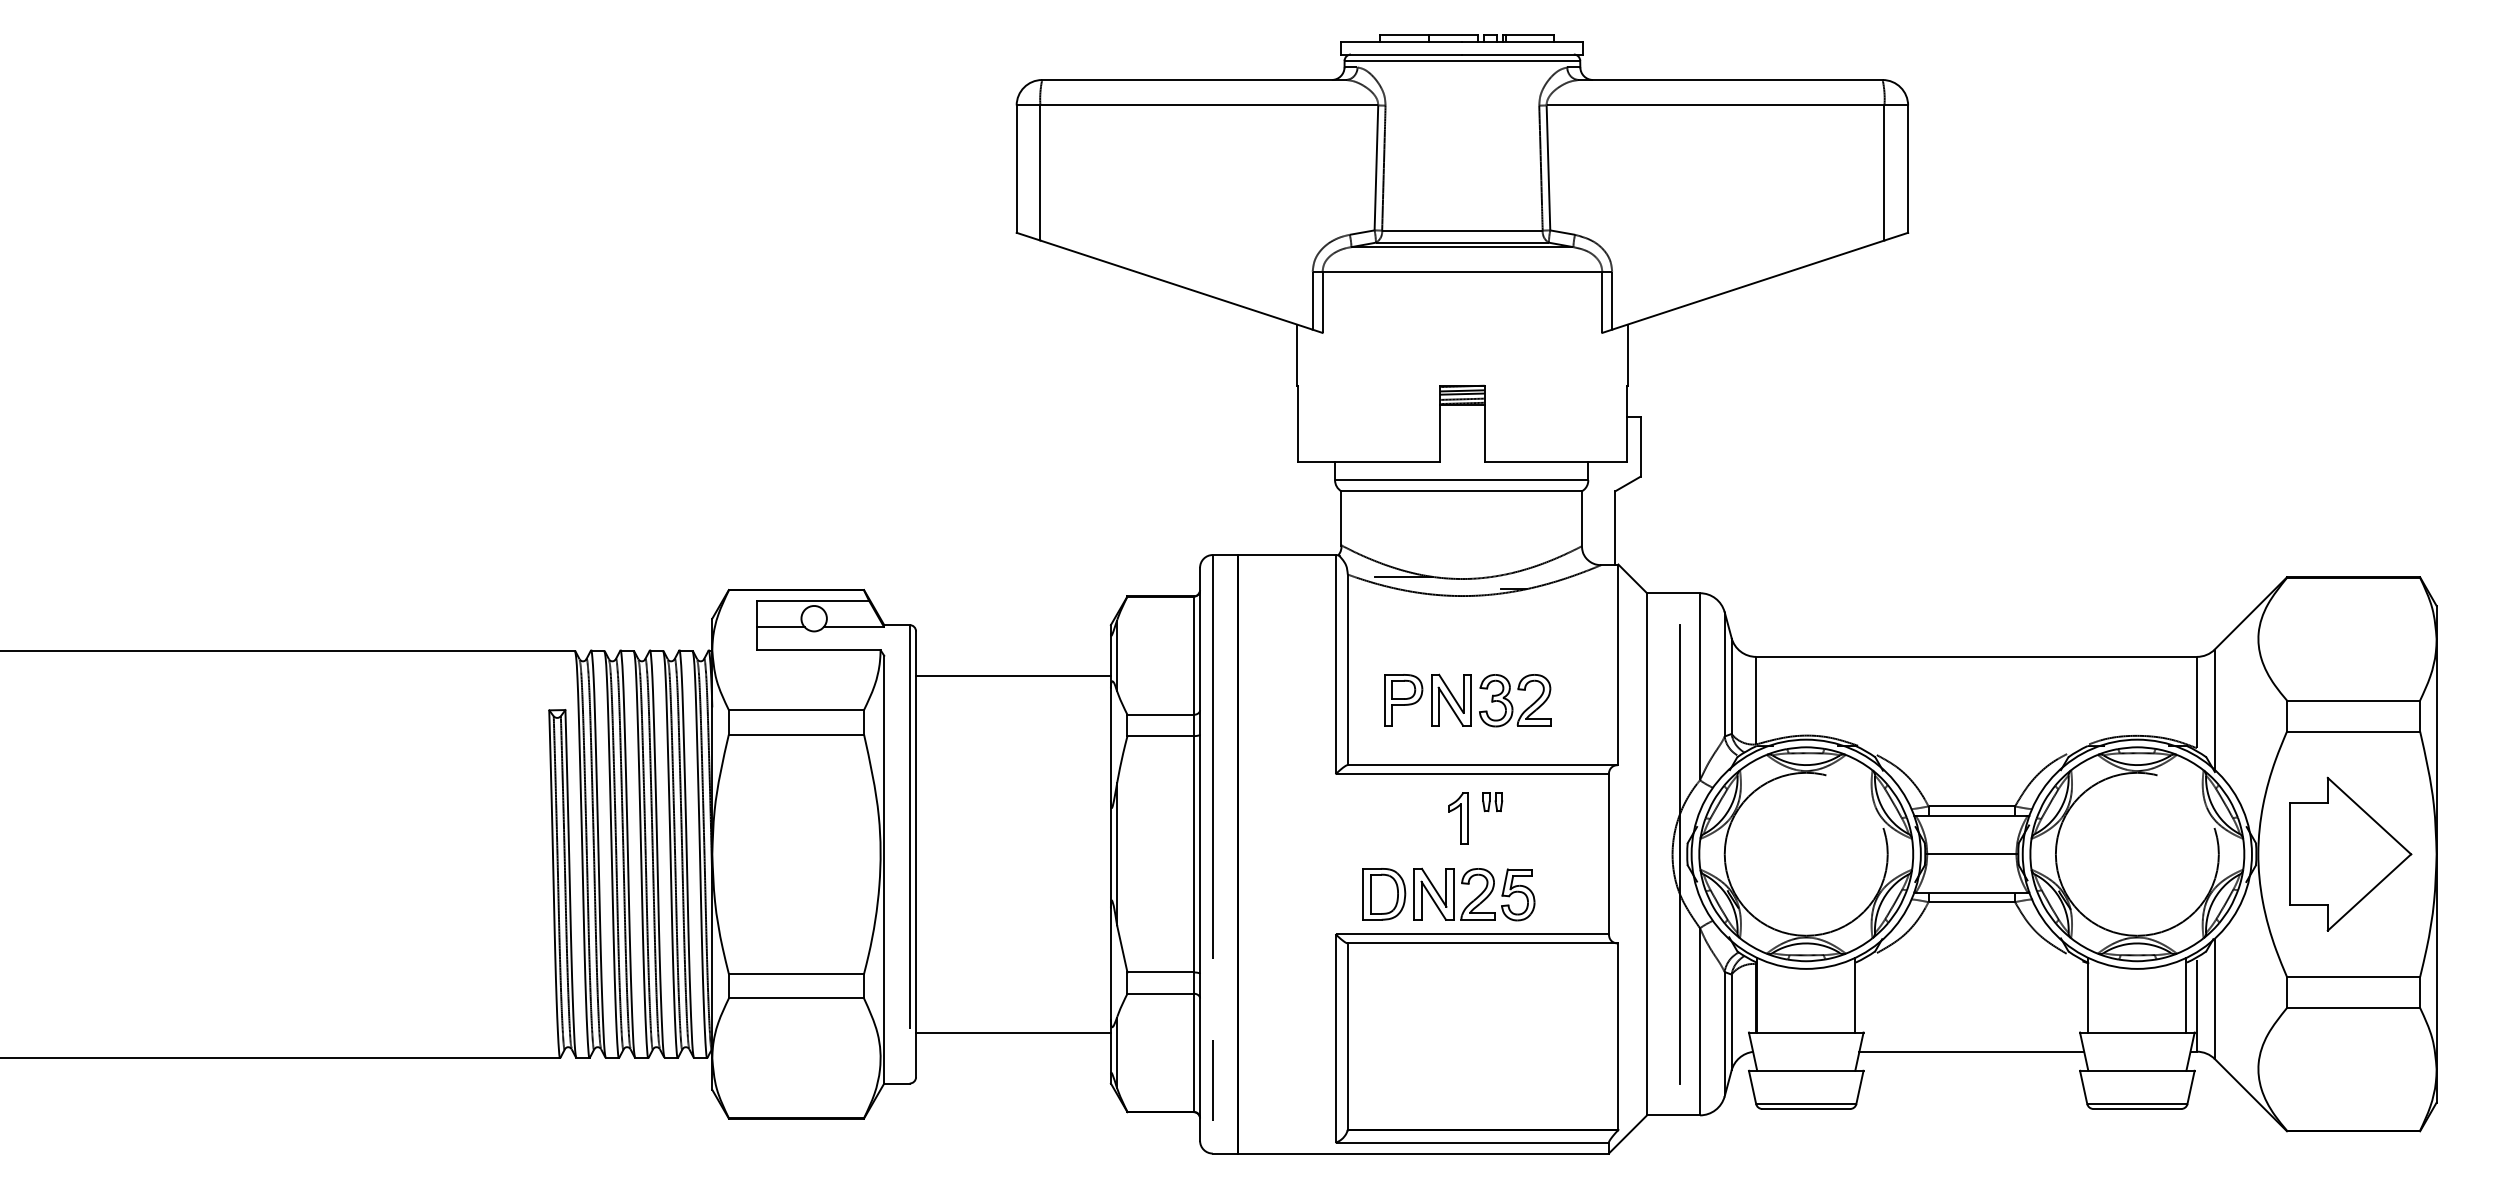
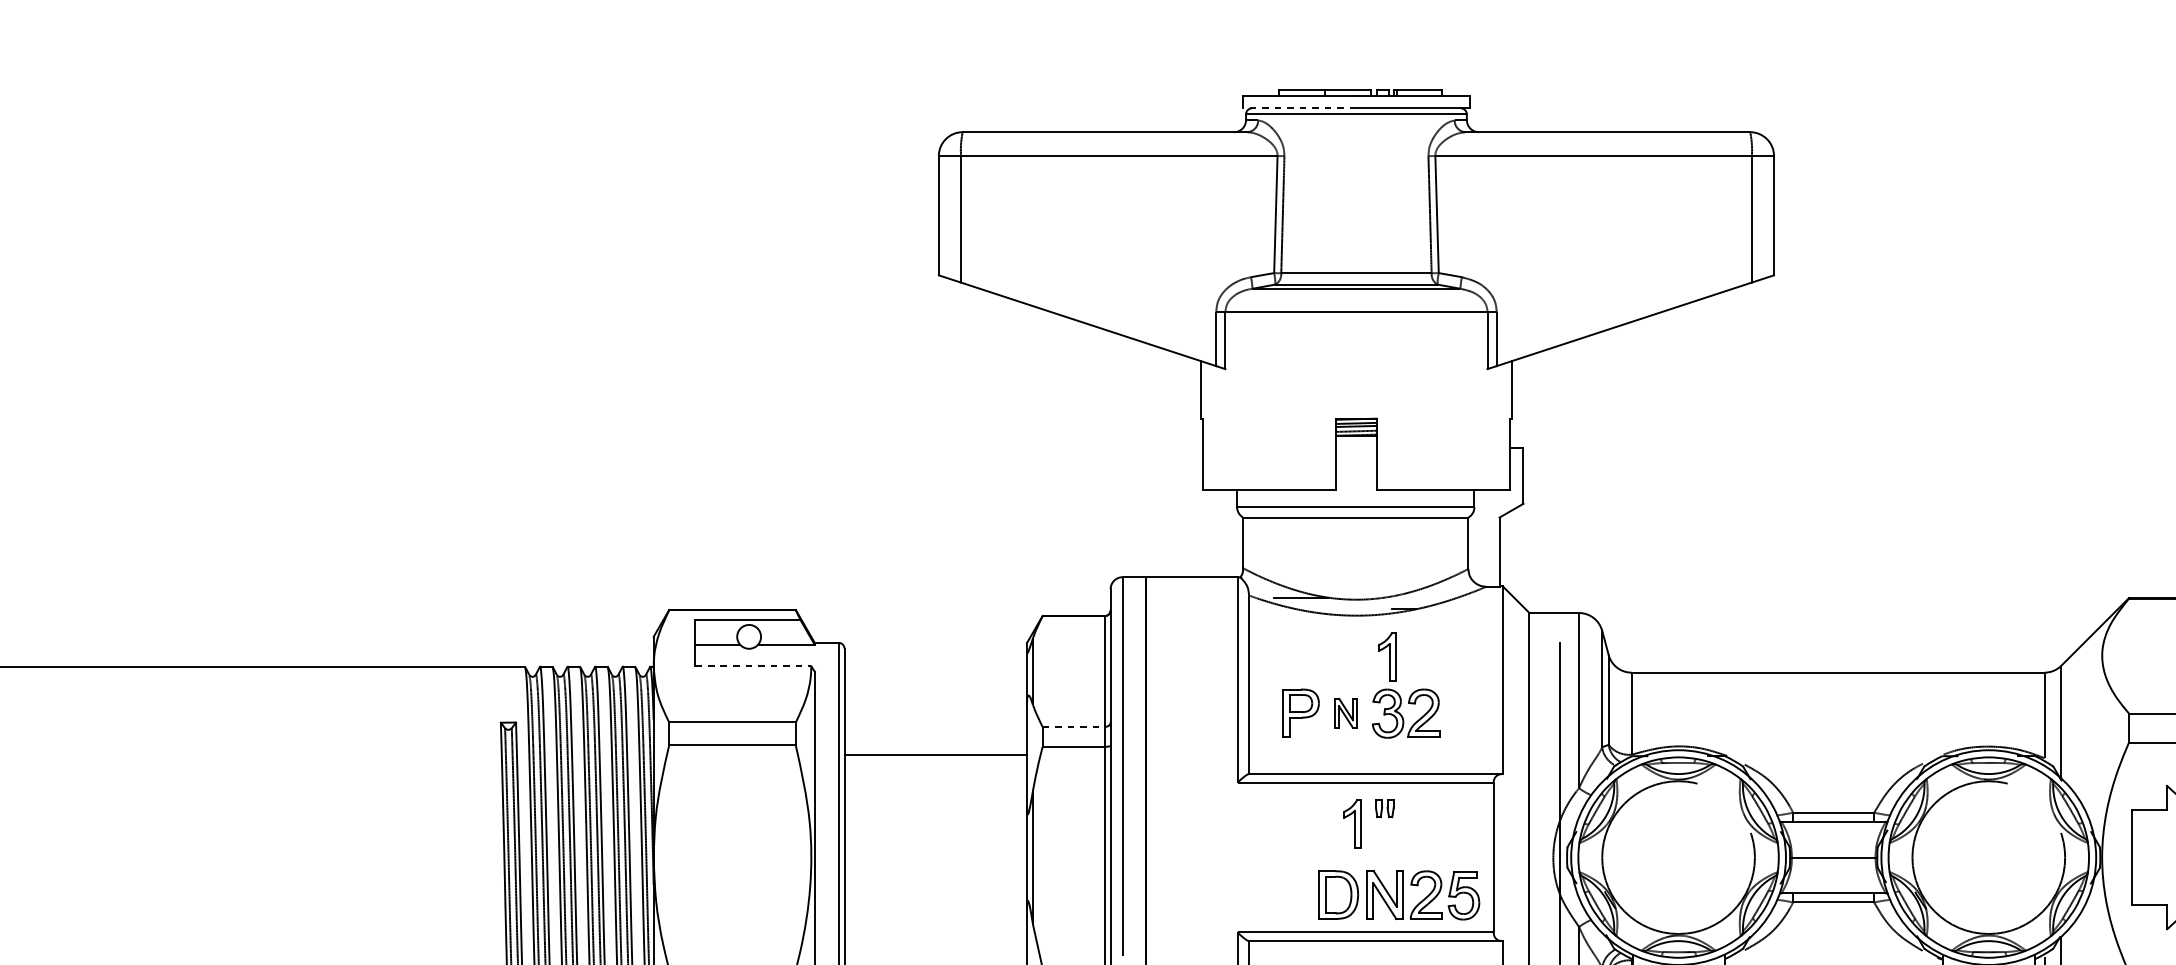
line: (1401, 54) -> (1299, 108), solid -> dashed
part: (1495, 640) -> (1387, 657), added
line: (818, 650) -> (753, 666), solid -> dashed
line: (1013, 676) -> (935, 755), moved
part: (1451, 699) -> (1346, 712), size x0.6
line: (1161, 714) -> (1074, 726), solid -> dashed
part: (1448, 894) -> (1398, 895), moved

